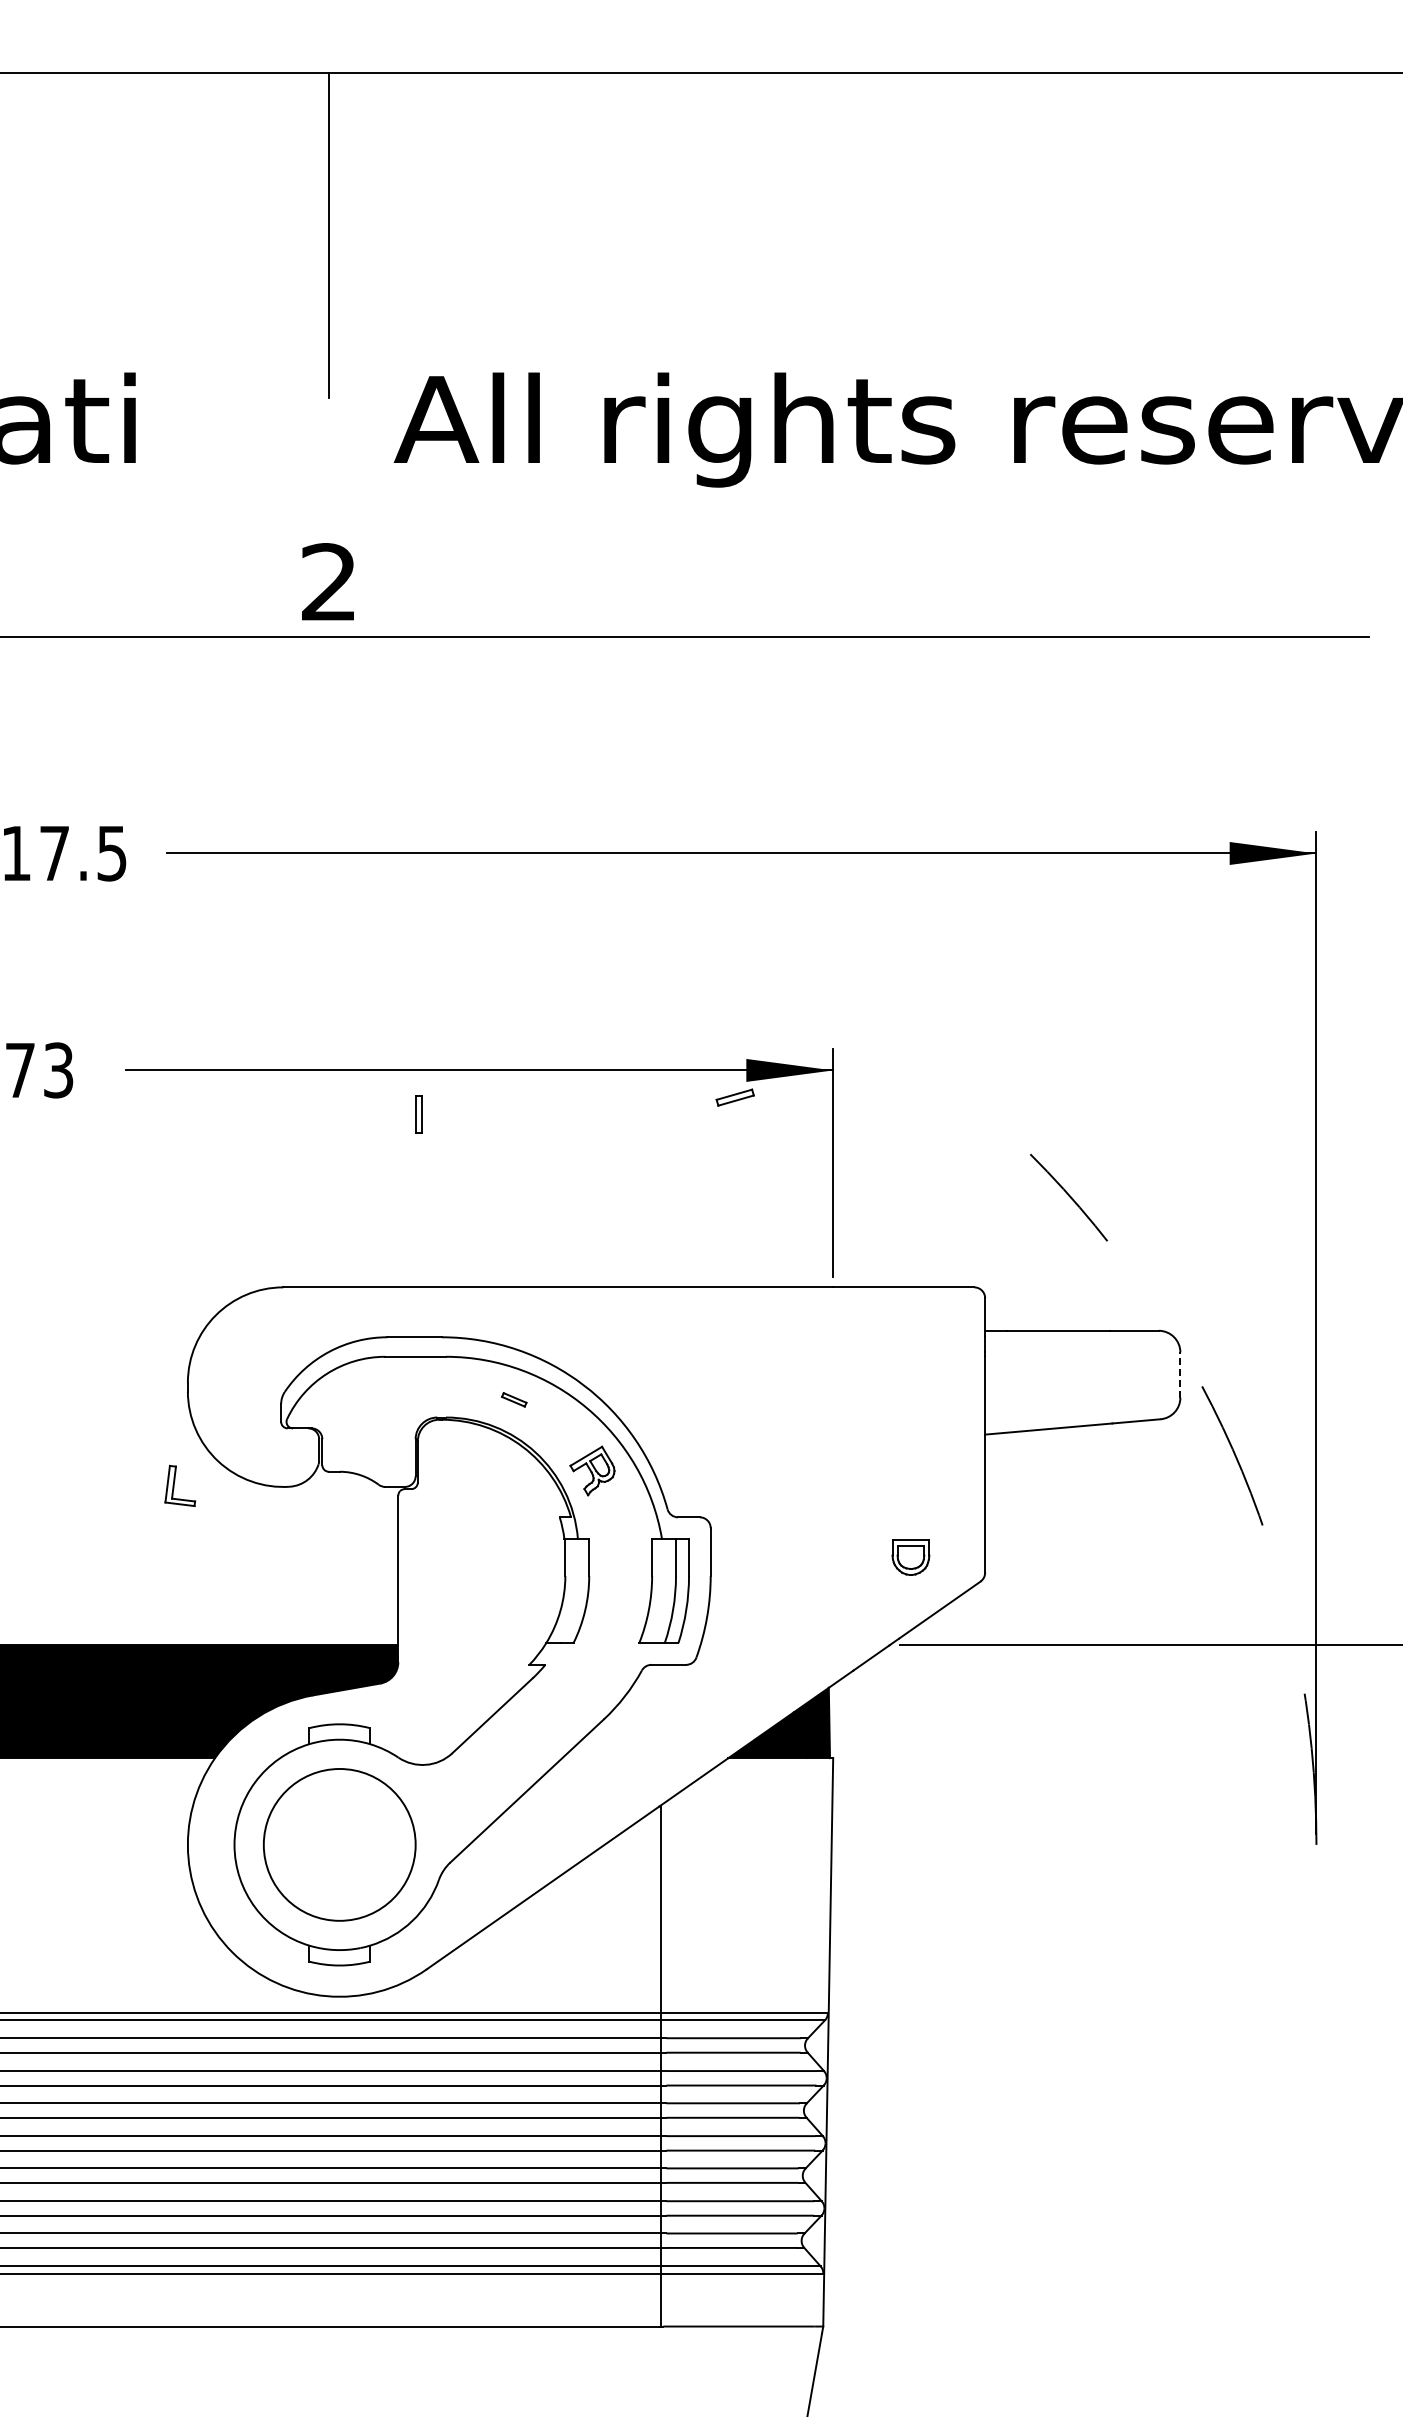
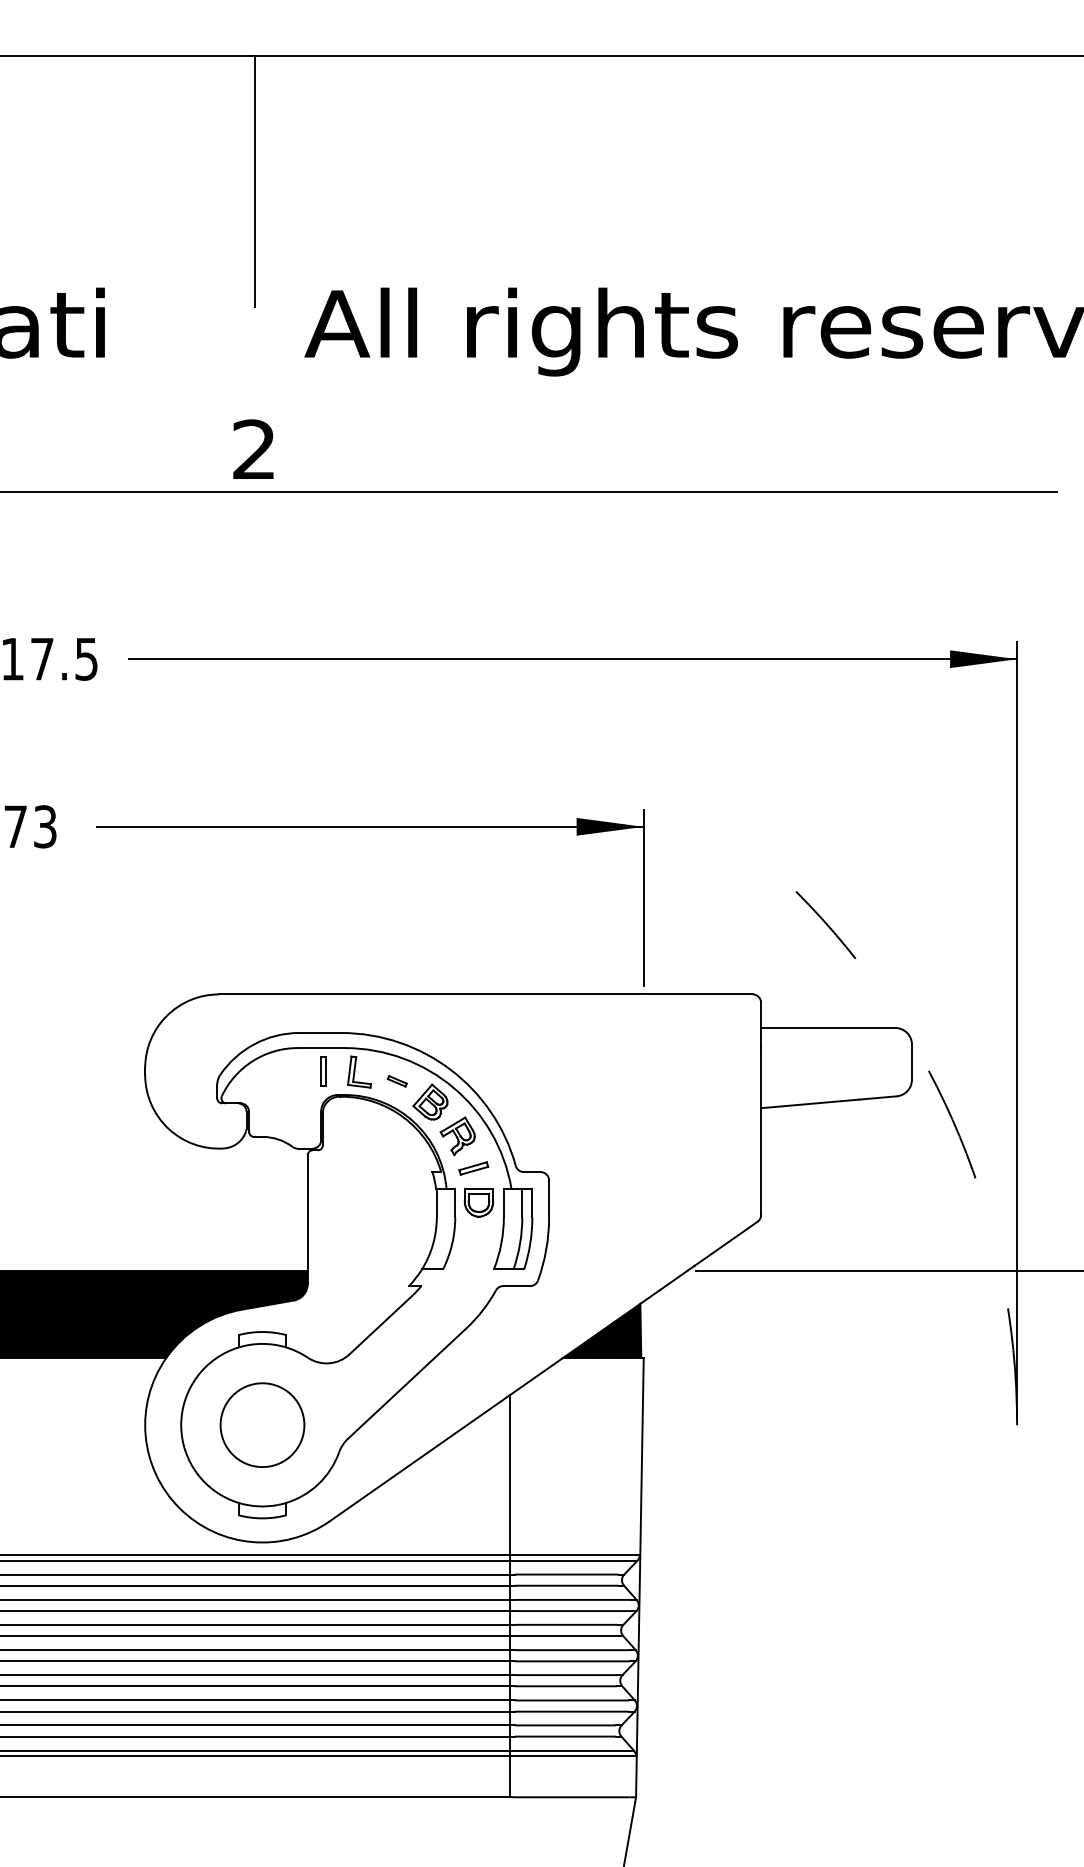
part: (734, 1097) -> (473, 1168), moved
part: (418, 1114) -> (323, 1071), moved
line: (1180, 1375) -> (912, 1062), dashed -> solid
part: (556, 1426) -> (429, 1101), added
part: (180, 1485) -> (359, 1071), moved
part: (910, 1557) -> (478, 1203), moved
circle: (339, 1844) -> (262, 1424), size x0.71

